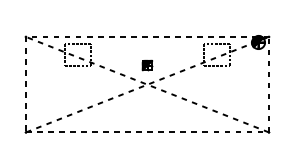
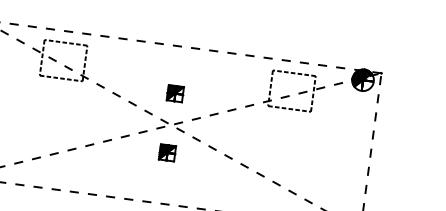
part: (147, 101) -> (167, 152), added

